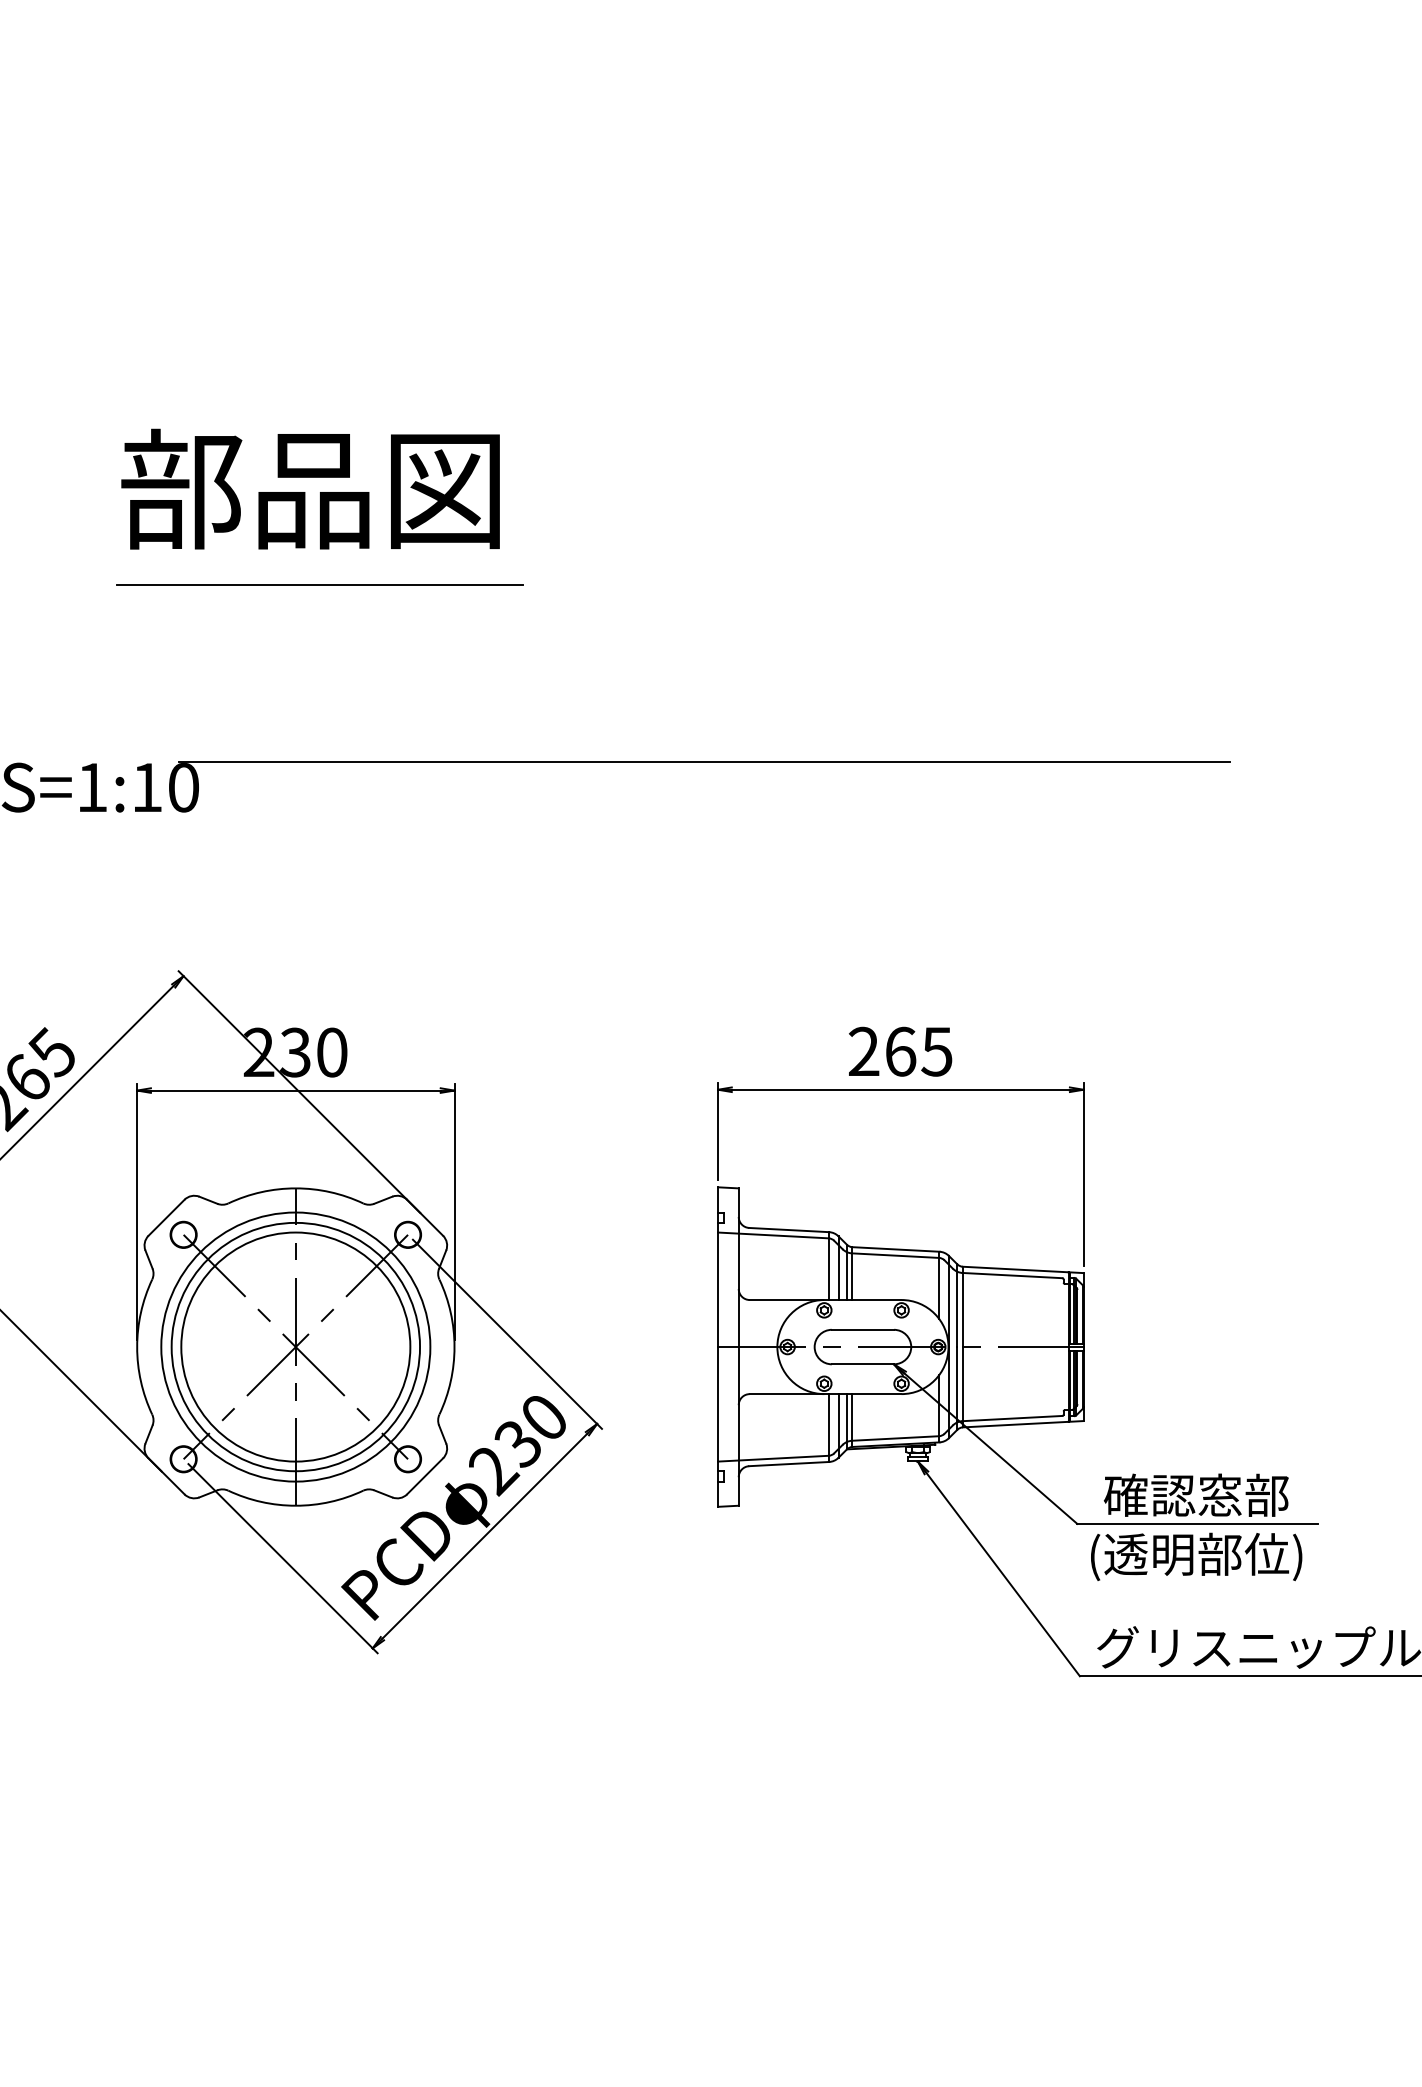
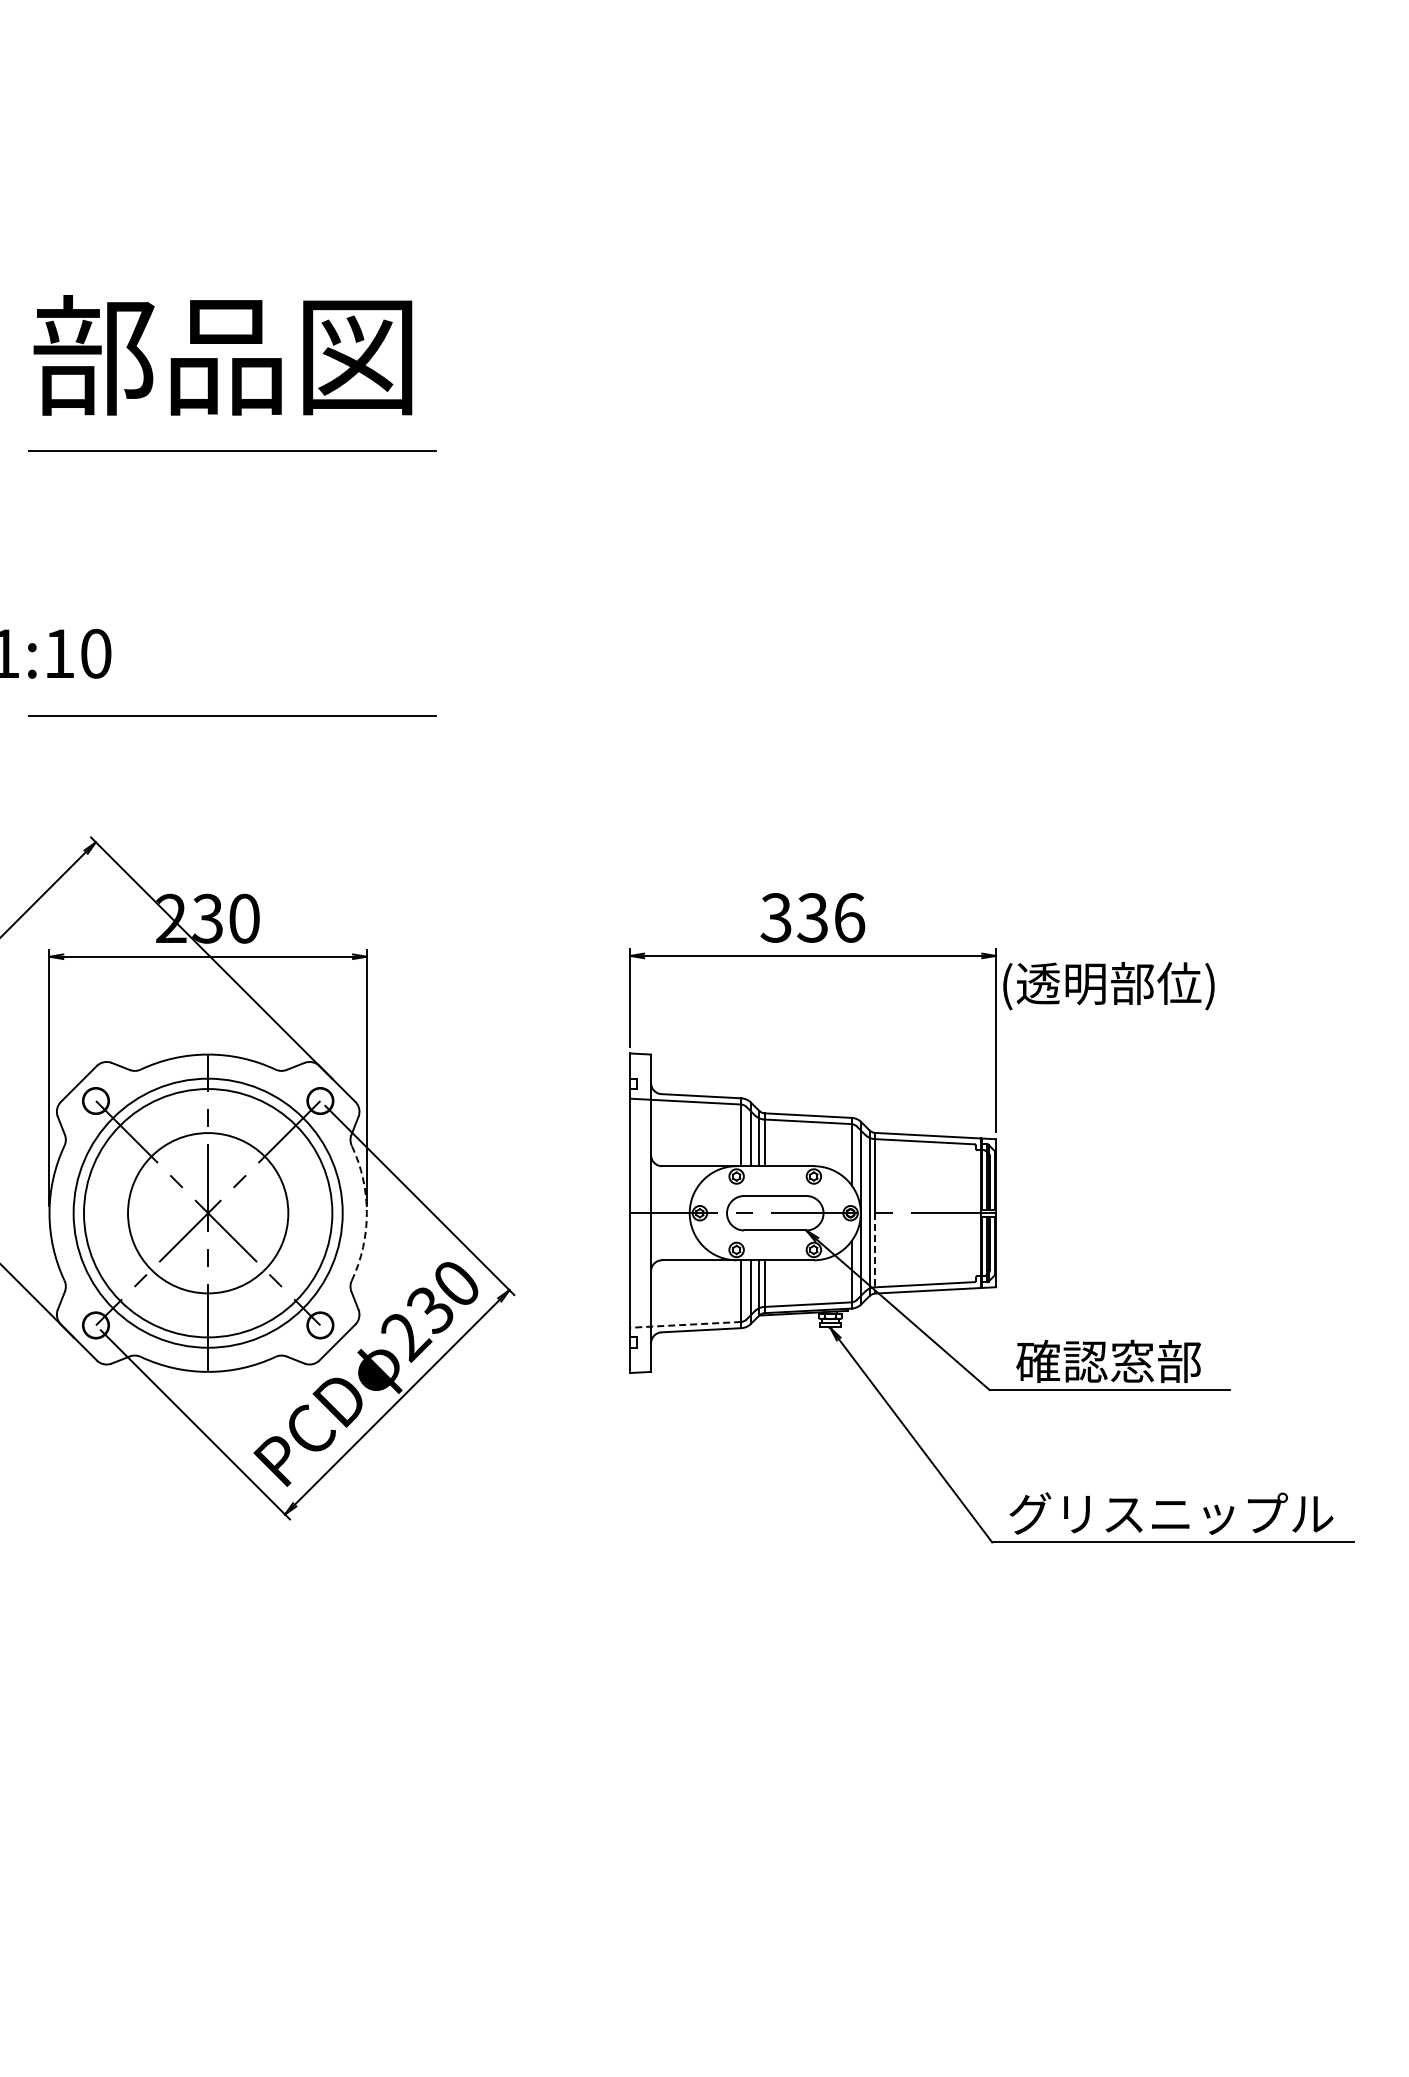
line: (704, 761) -> (616, 627), removed
line: (319, 849) -> (231, 715), added
text: (900, 1051) -> (812, 917), 265 -> 336
circle: (295, 1346) -> (207, 1212), size x0.7
arc: (454, 1347) -> (366, 1213), solid -> dashed
line: (962, 1387) -> (874, 1253), solid -> dashed
line: (772, 1458) -> (684, 1324), solid -> dashed
text: (1196, 1556) -> (1108, 985), moved

